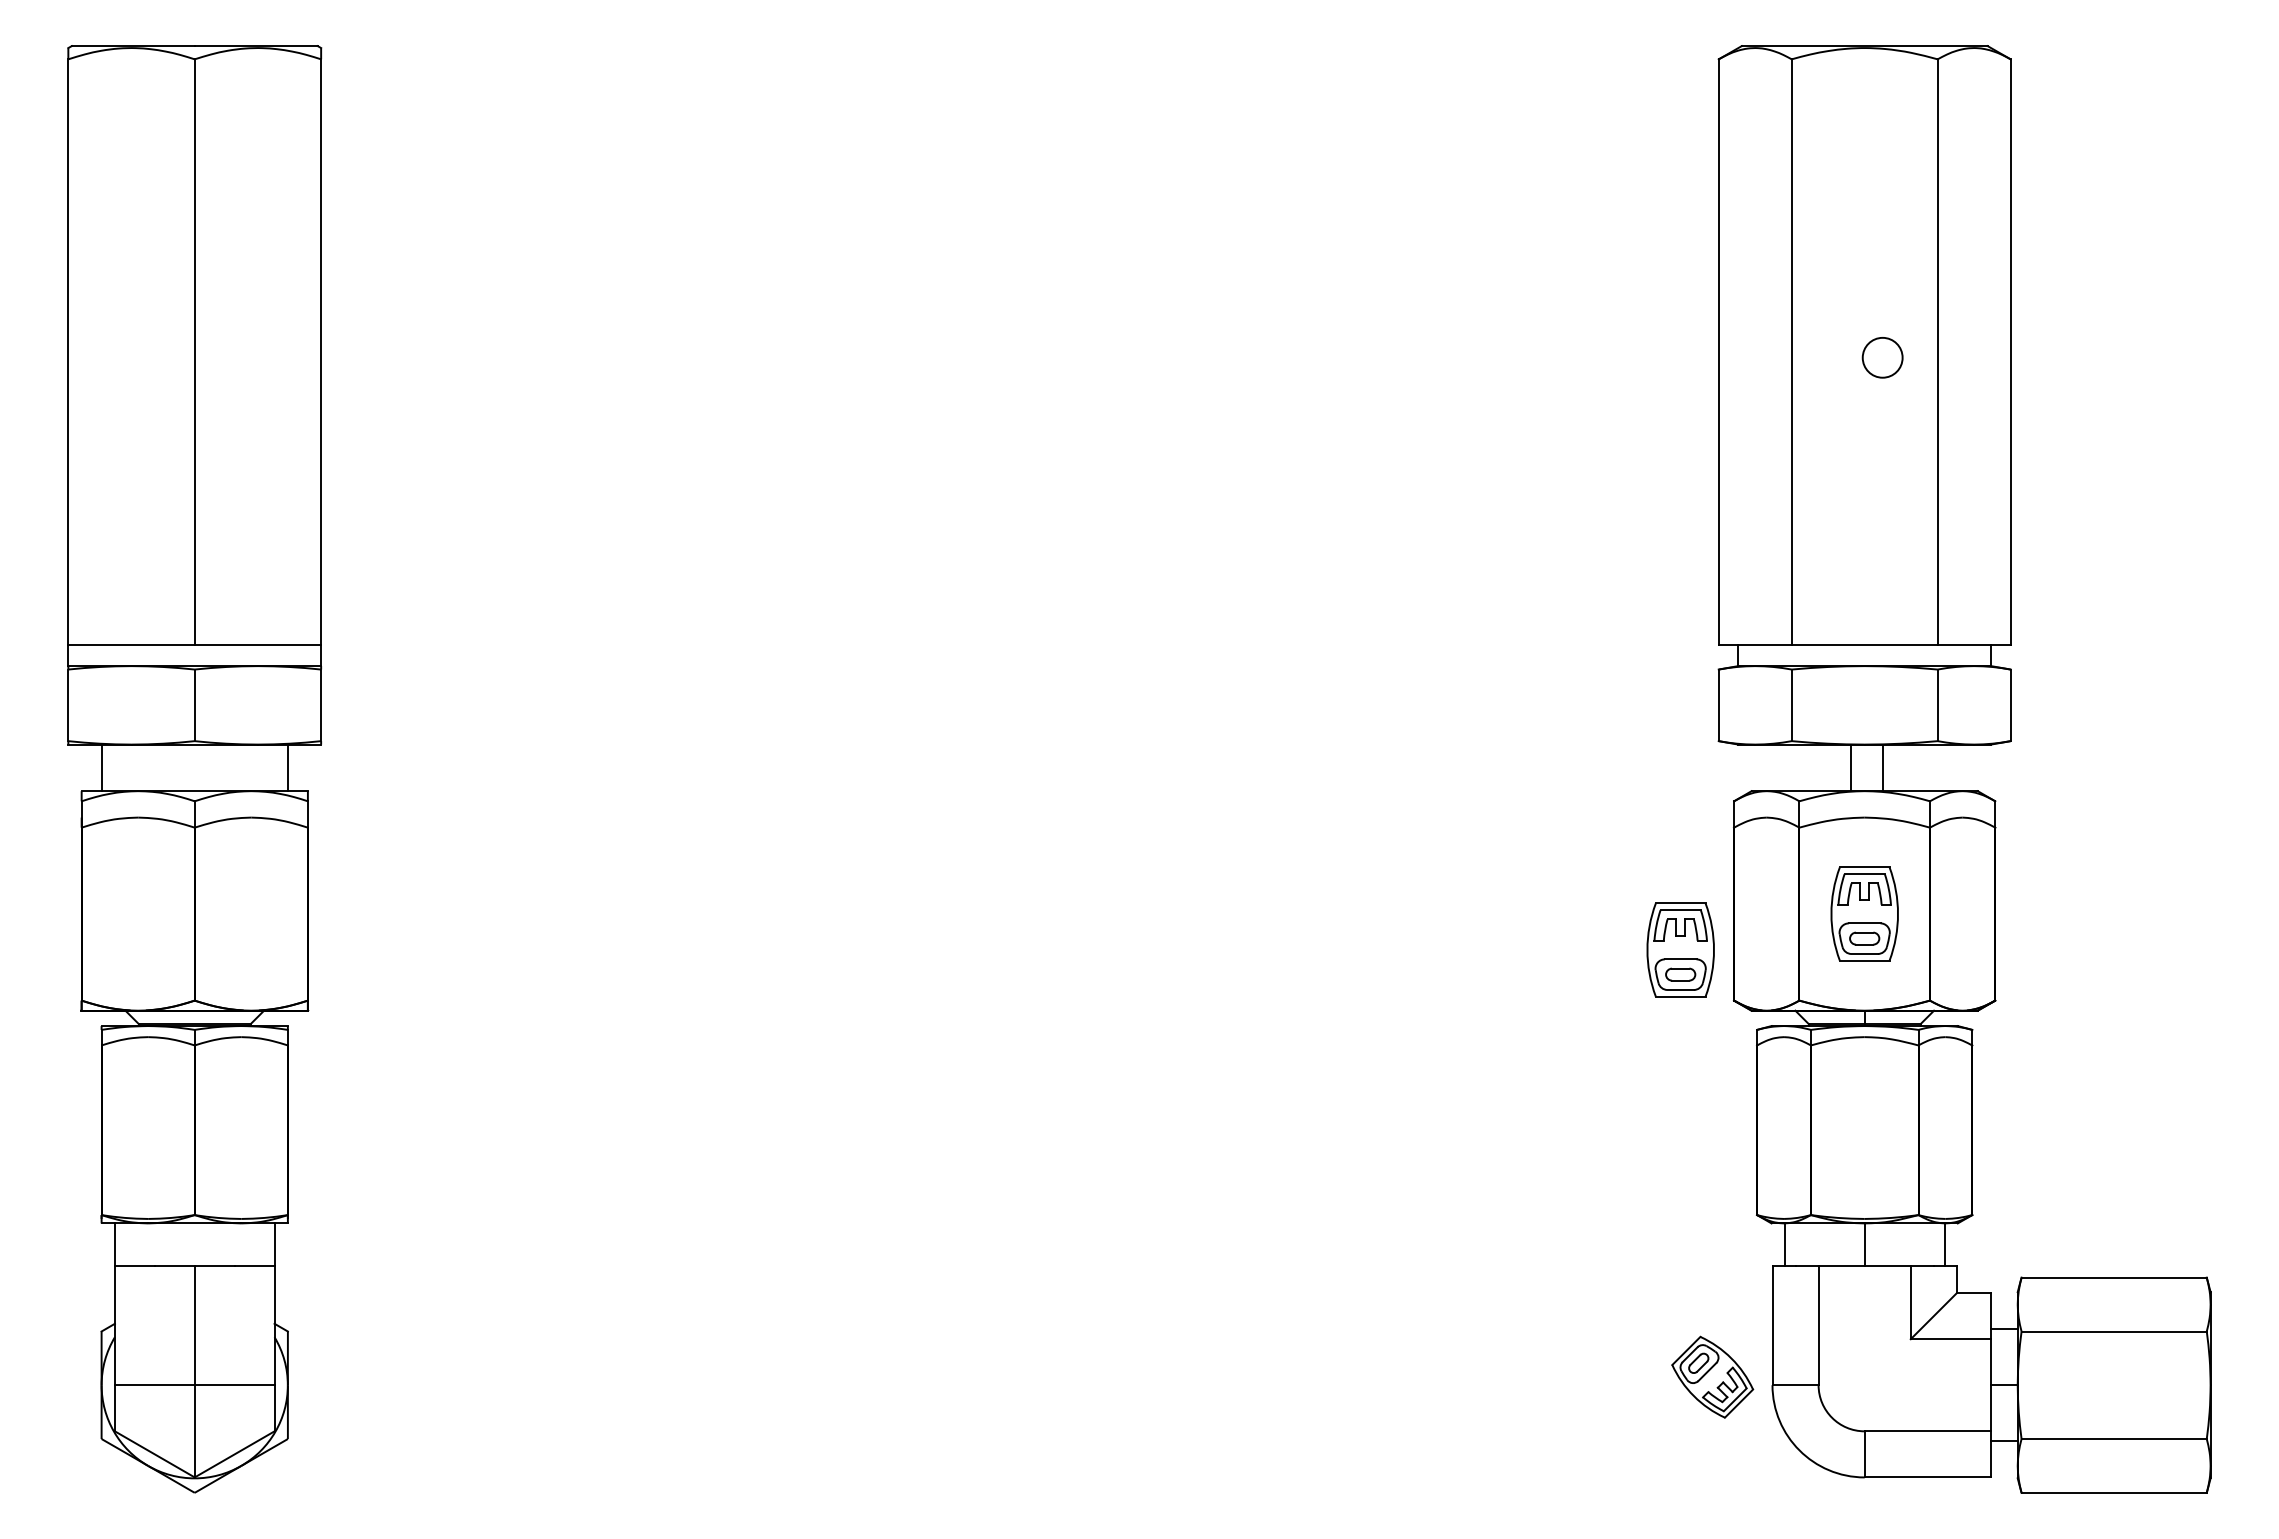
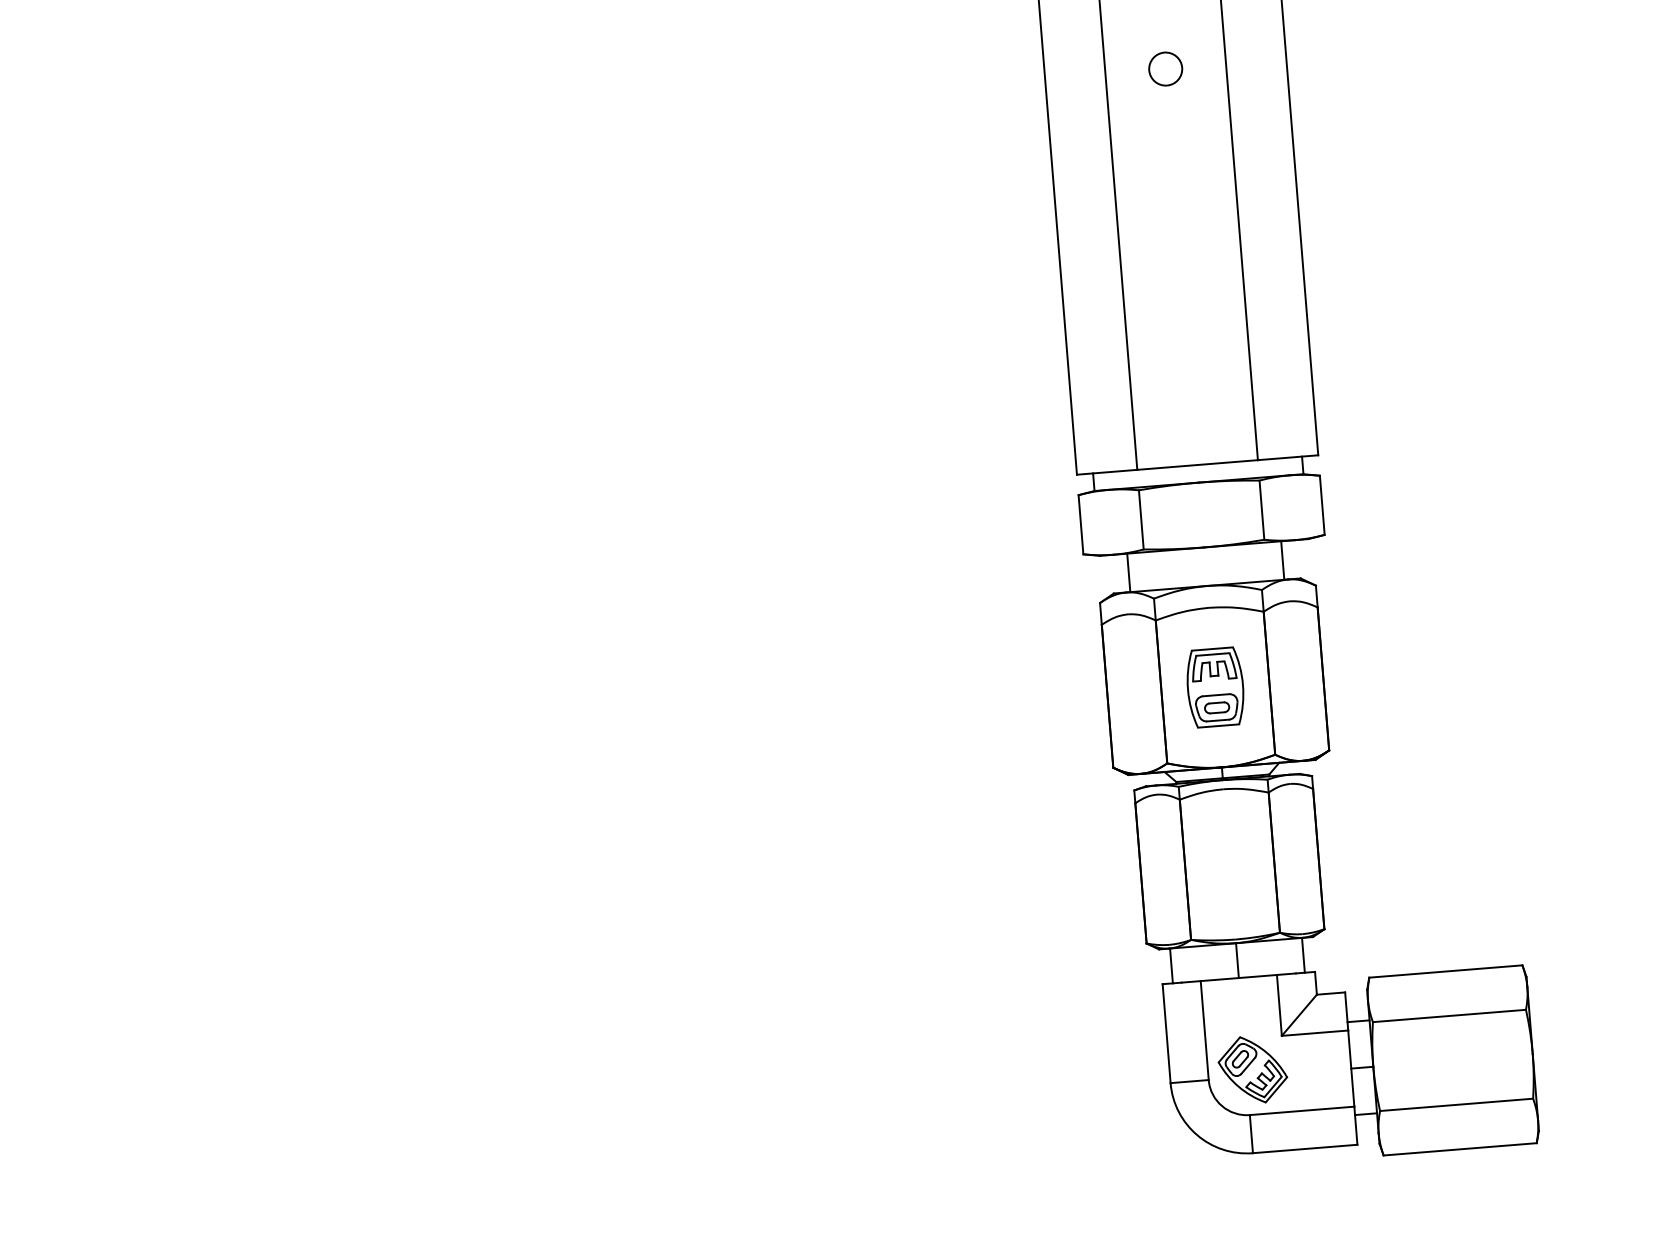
circle: (1882, 357) -> (1165, 68), moved
line: (1850, 767) -> (1128, 572), moved
line: (1882, 767) -> (1282, 560), moved
part: (1680, 949) -> (1065, 729), removed
part: (1712, 1376) -> (1252, 1069), moved

